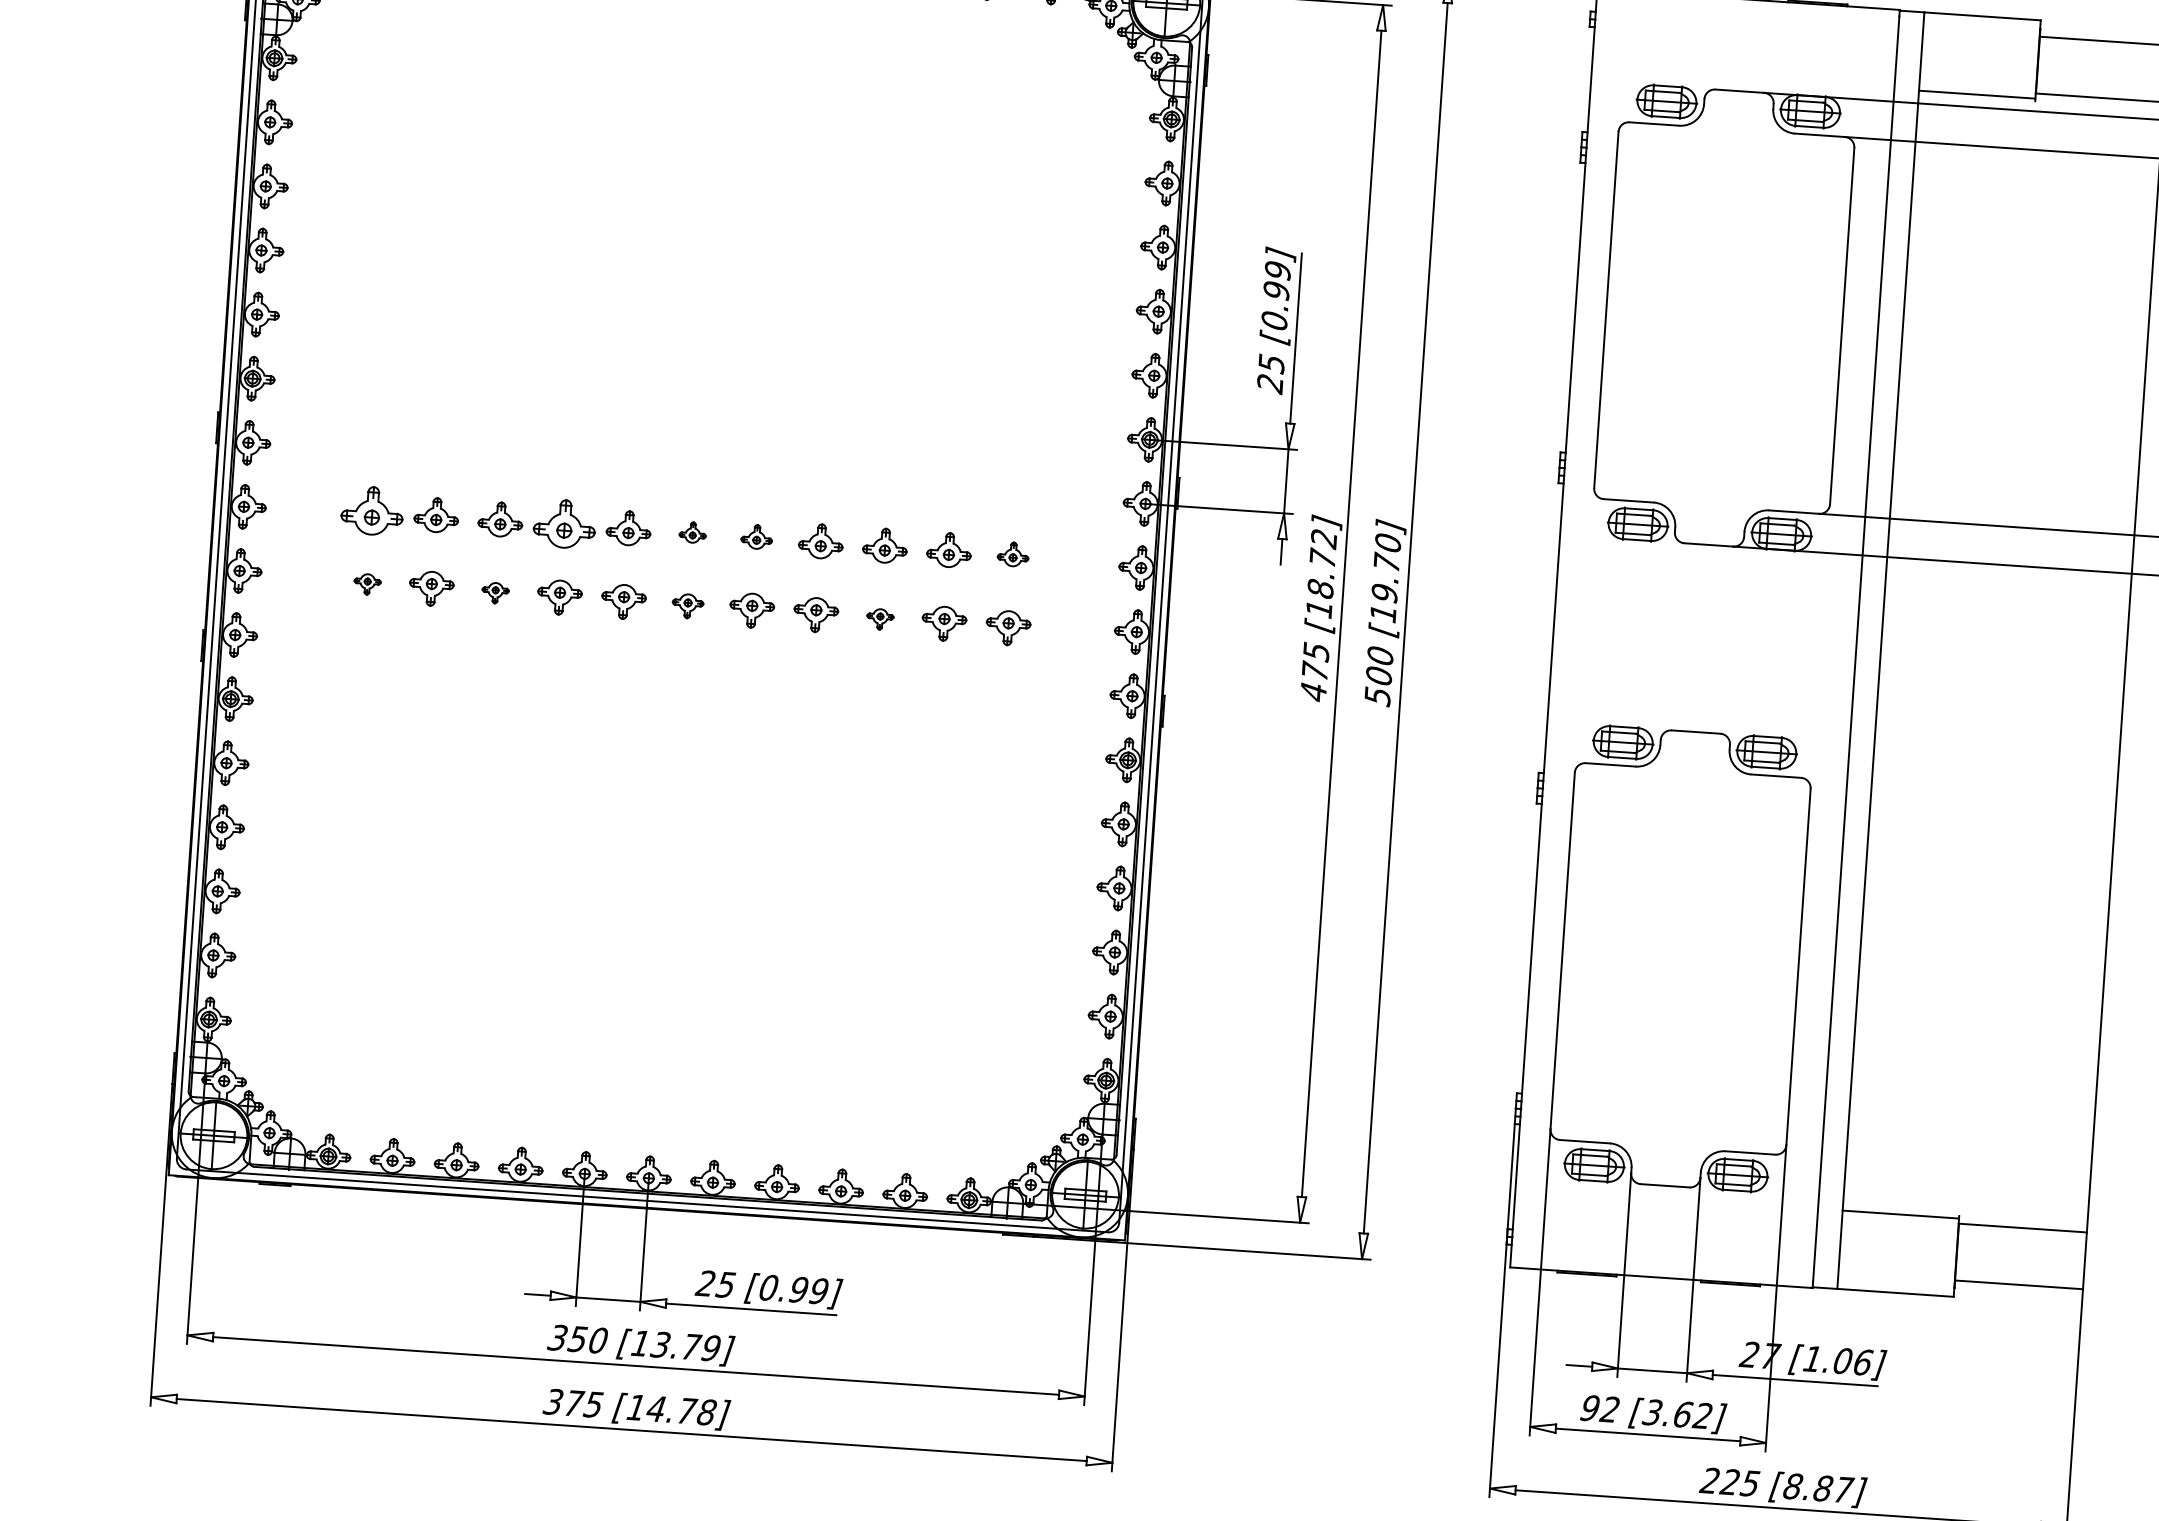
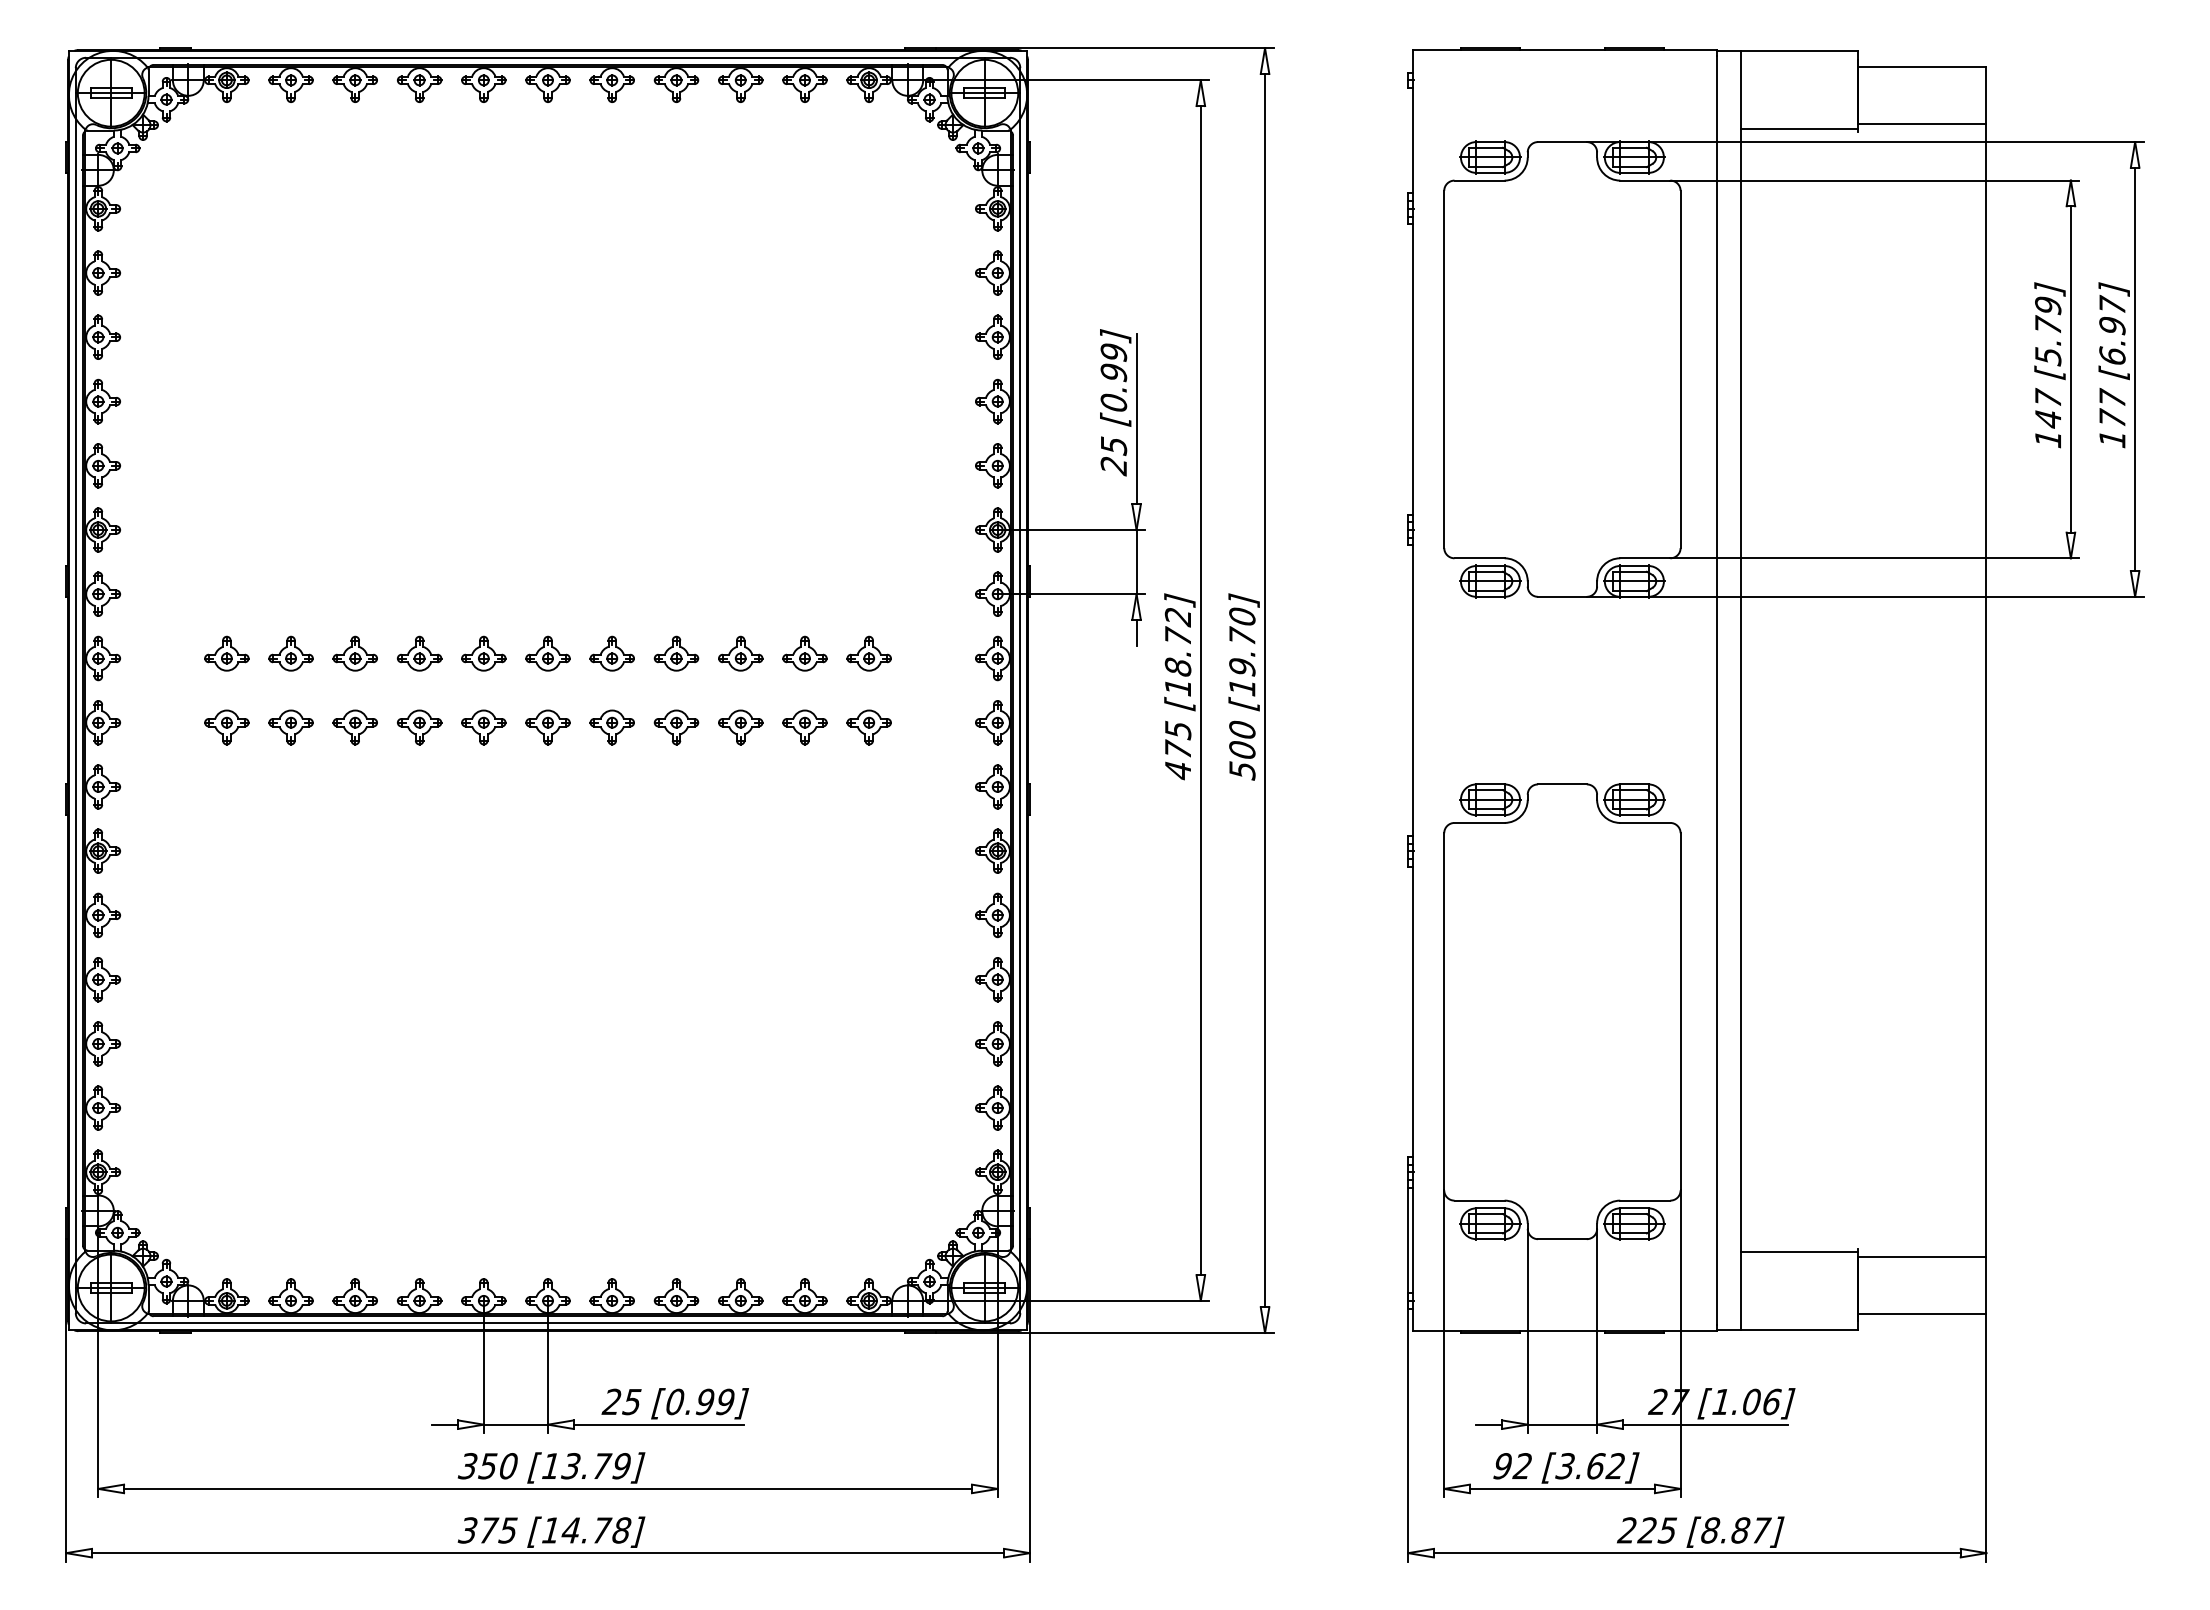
part: (372, 510) -> (226, 653), size x0.71
part: (564, 523) -> (419, 653), size x0.71
part: (692, 532) -> (547, 653), size x1.67
part: (756, 536) -> (611, 653), size x1.43
part: (1012, 554) -> (868, 653), size x1.43
part: (367, 584) -> (226, 727), size x1.67
part: (494, 593) -> (354, 727), size x1.67
part: (687, 606) -> (547, 727), size x1.43
part: (879, 619) -> (740, 727), size x1.67

